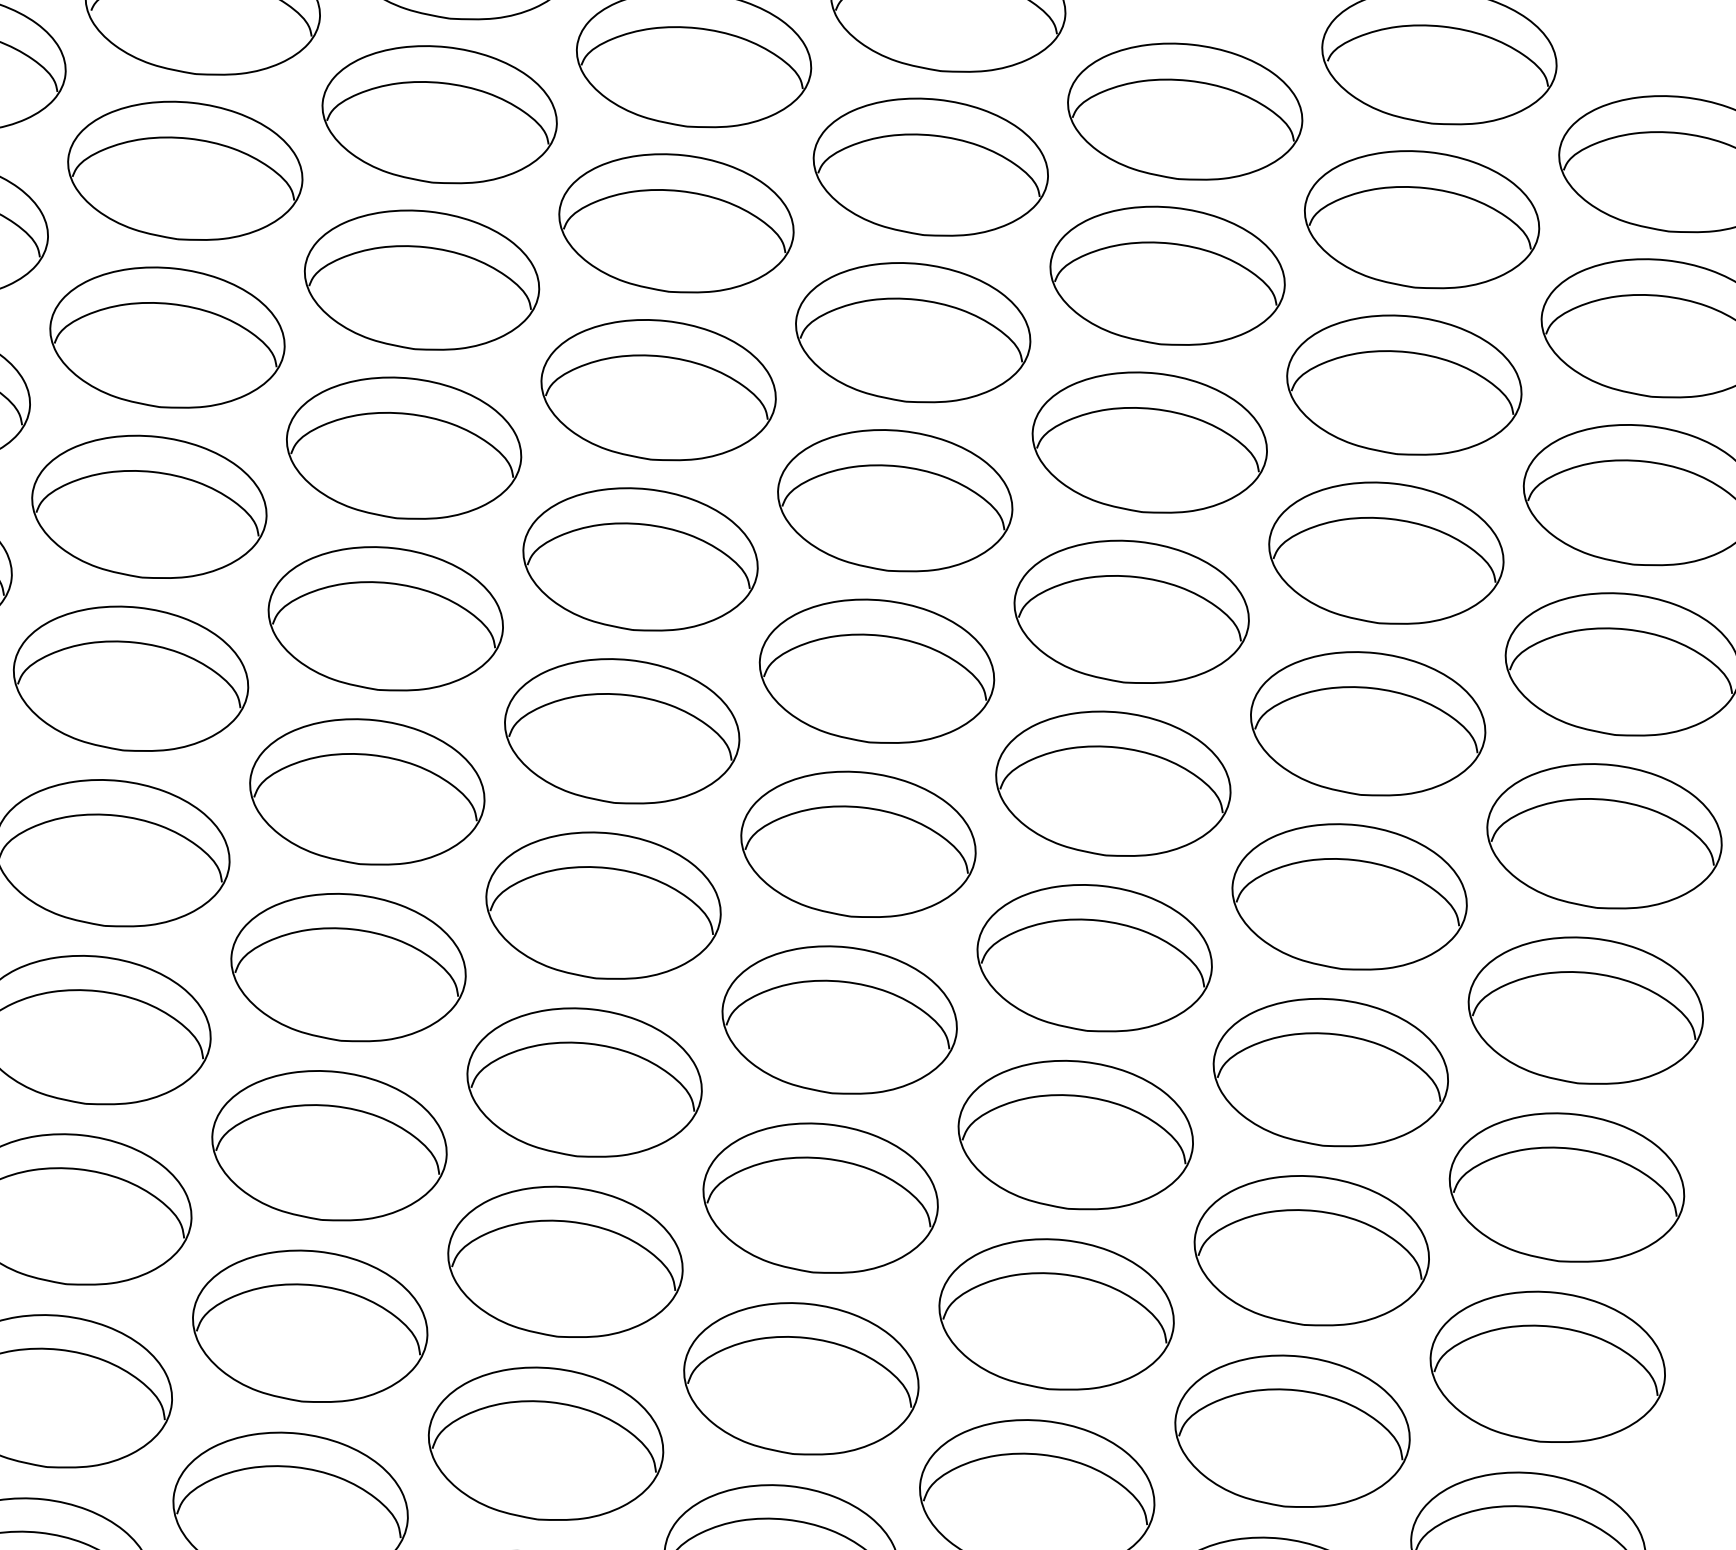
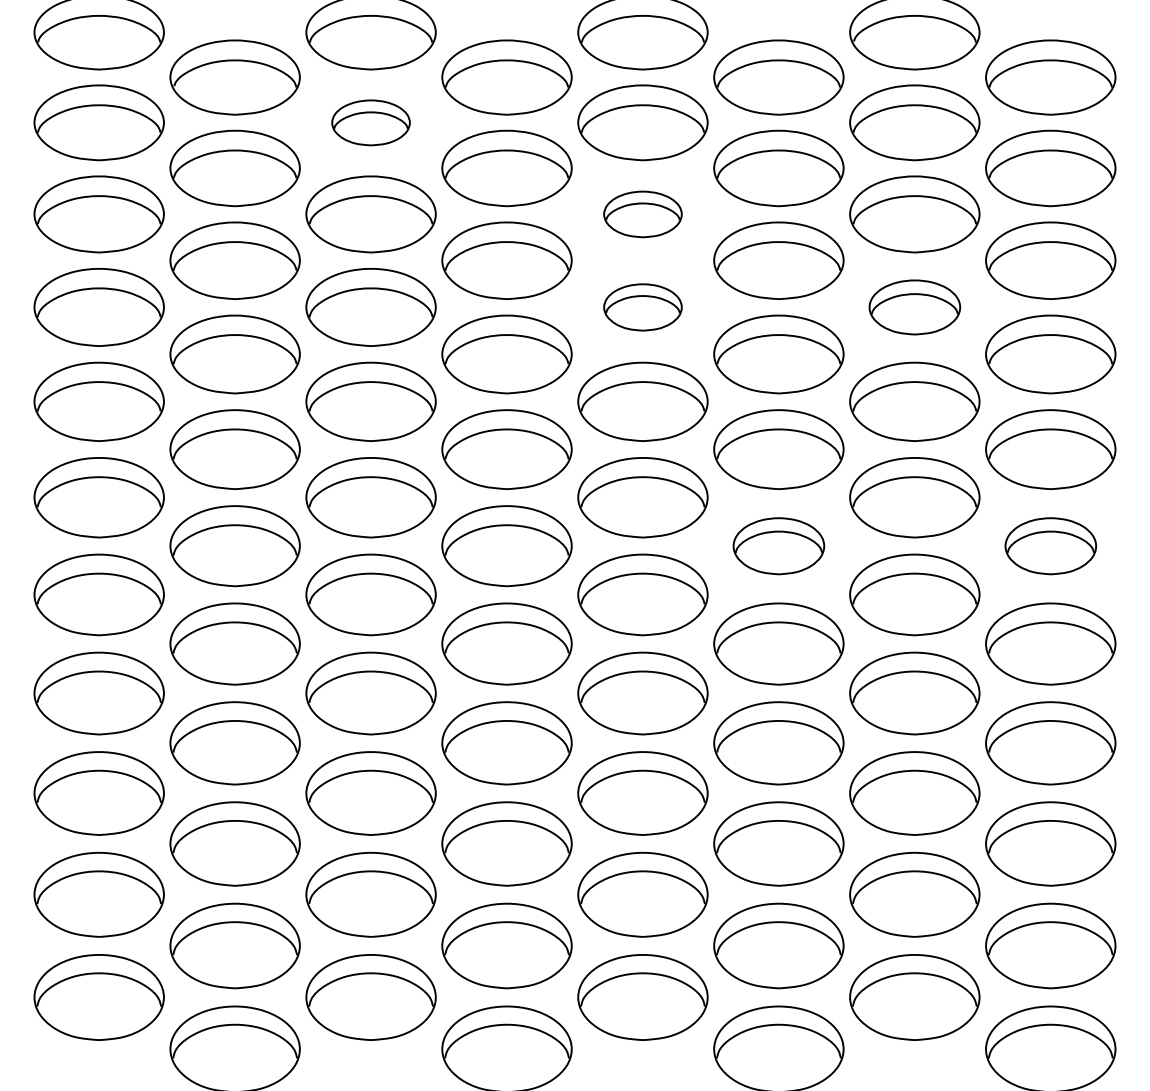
part: (438, 114) -> (370, 122), size x0.6
part: (912, 332) -> (642, 214), size x0.6
part: (894, 500) -> (642, 307), size x0.6
part: (1385, 553) -> (914, 307), size x0.7
part: (1093, 958) -> (778, 546), size x0.7
part: (1585, 1011) -> (1050, 546), size x0.7

